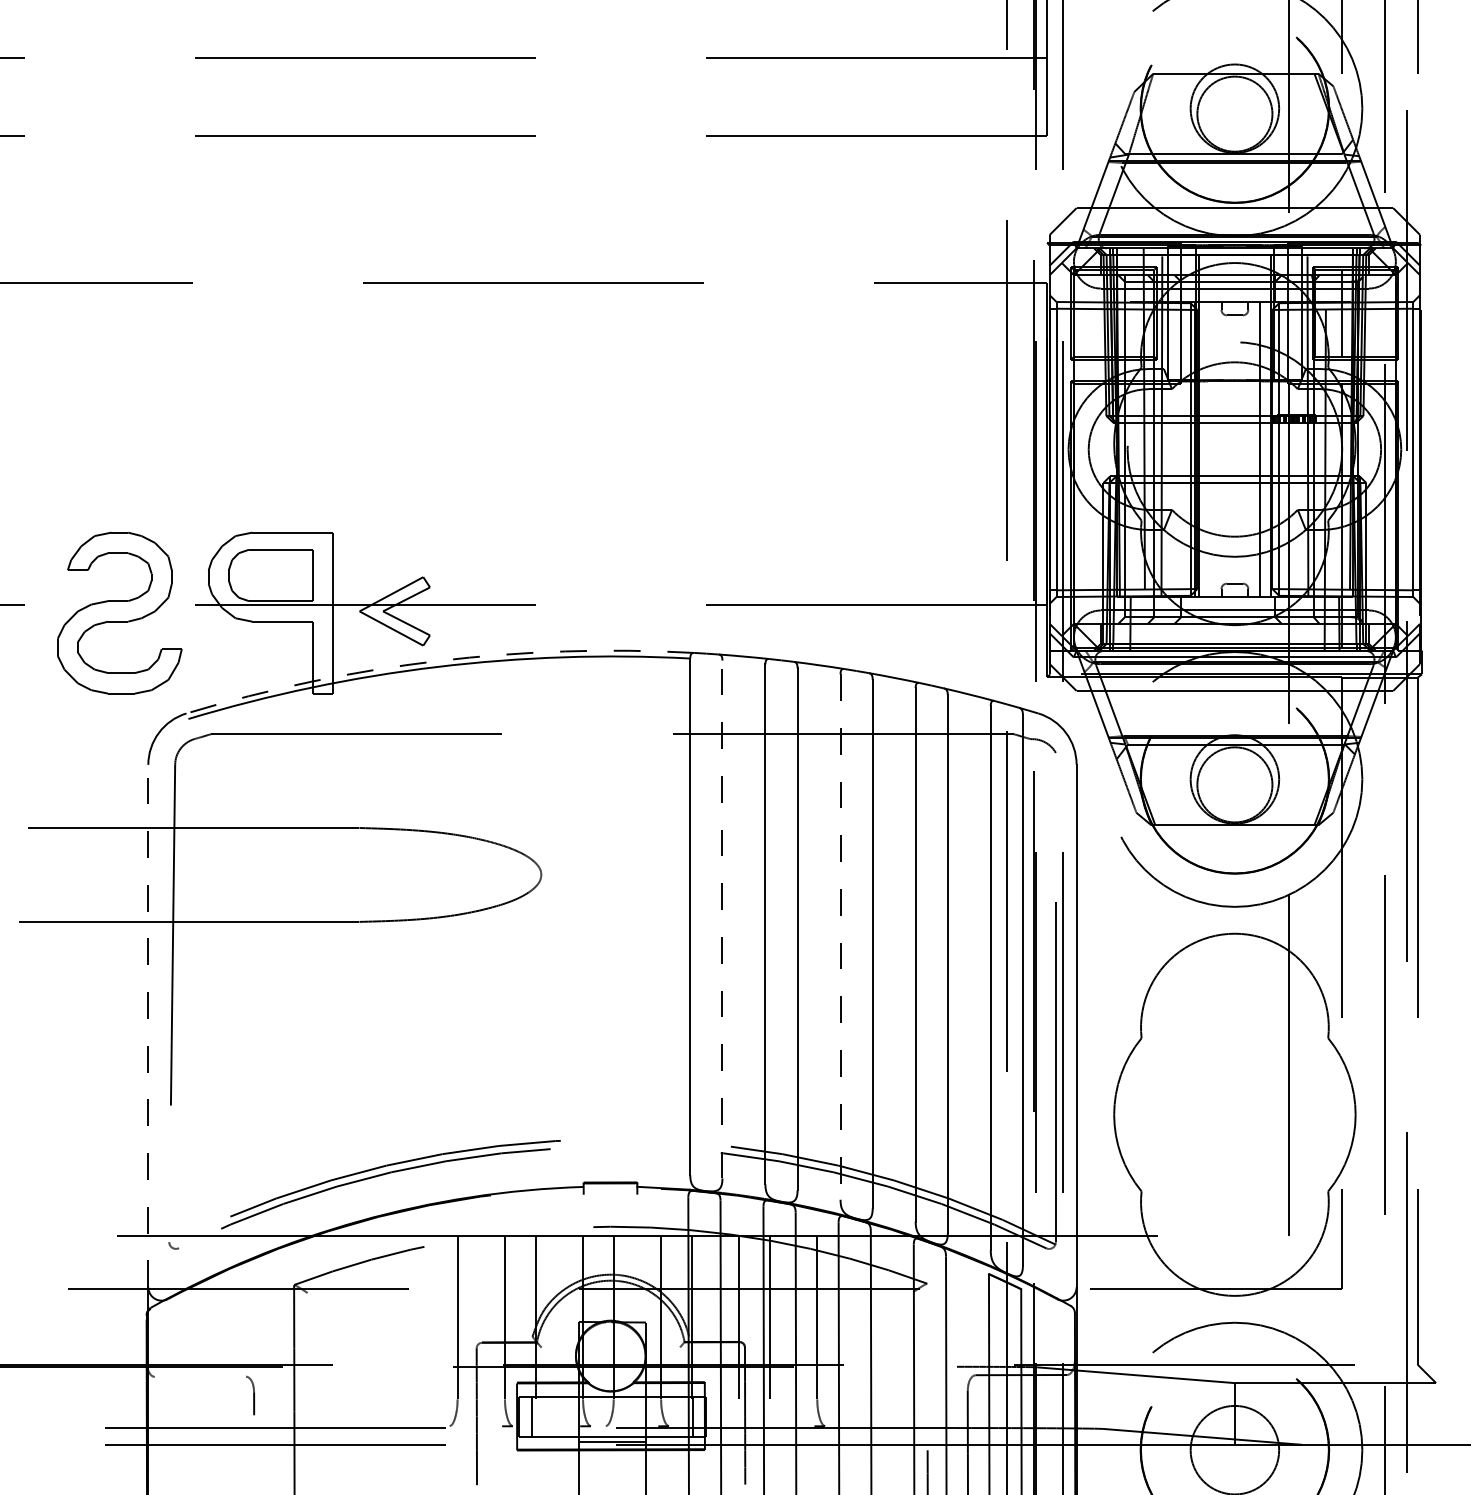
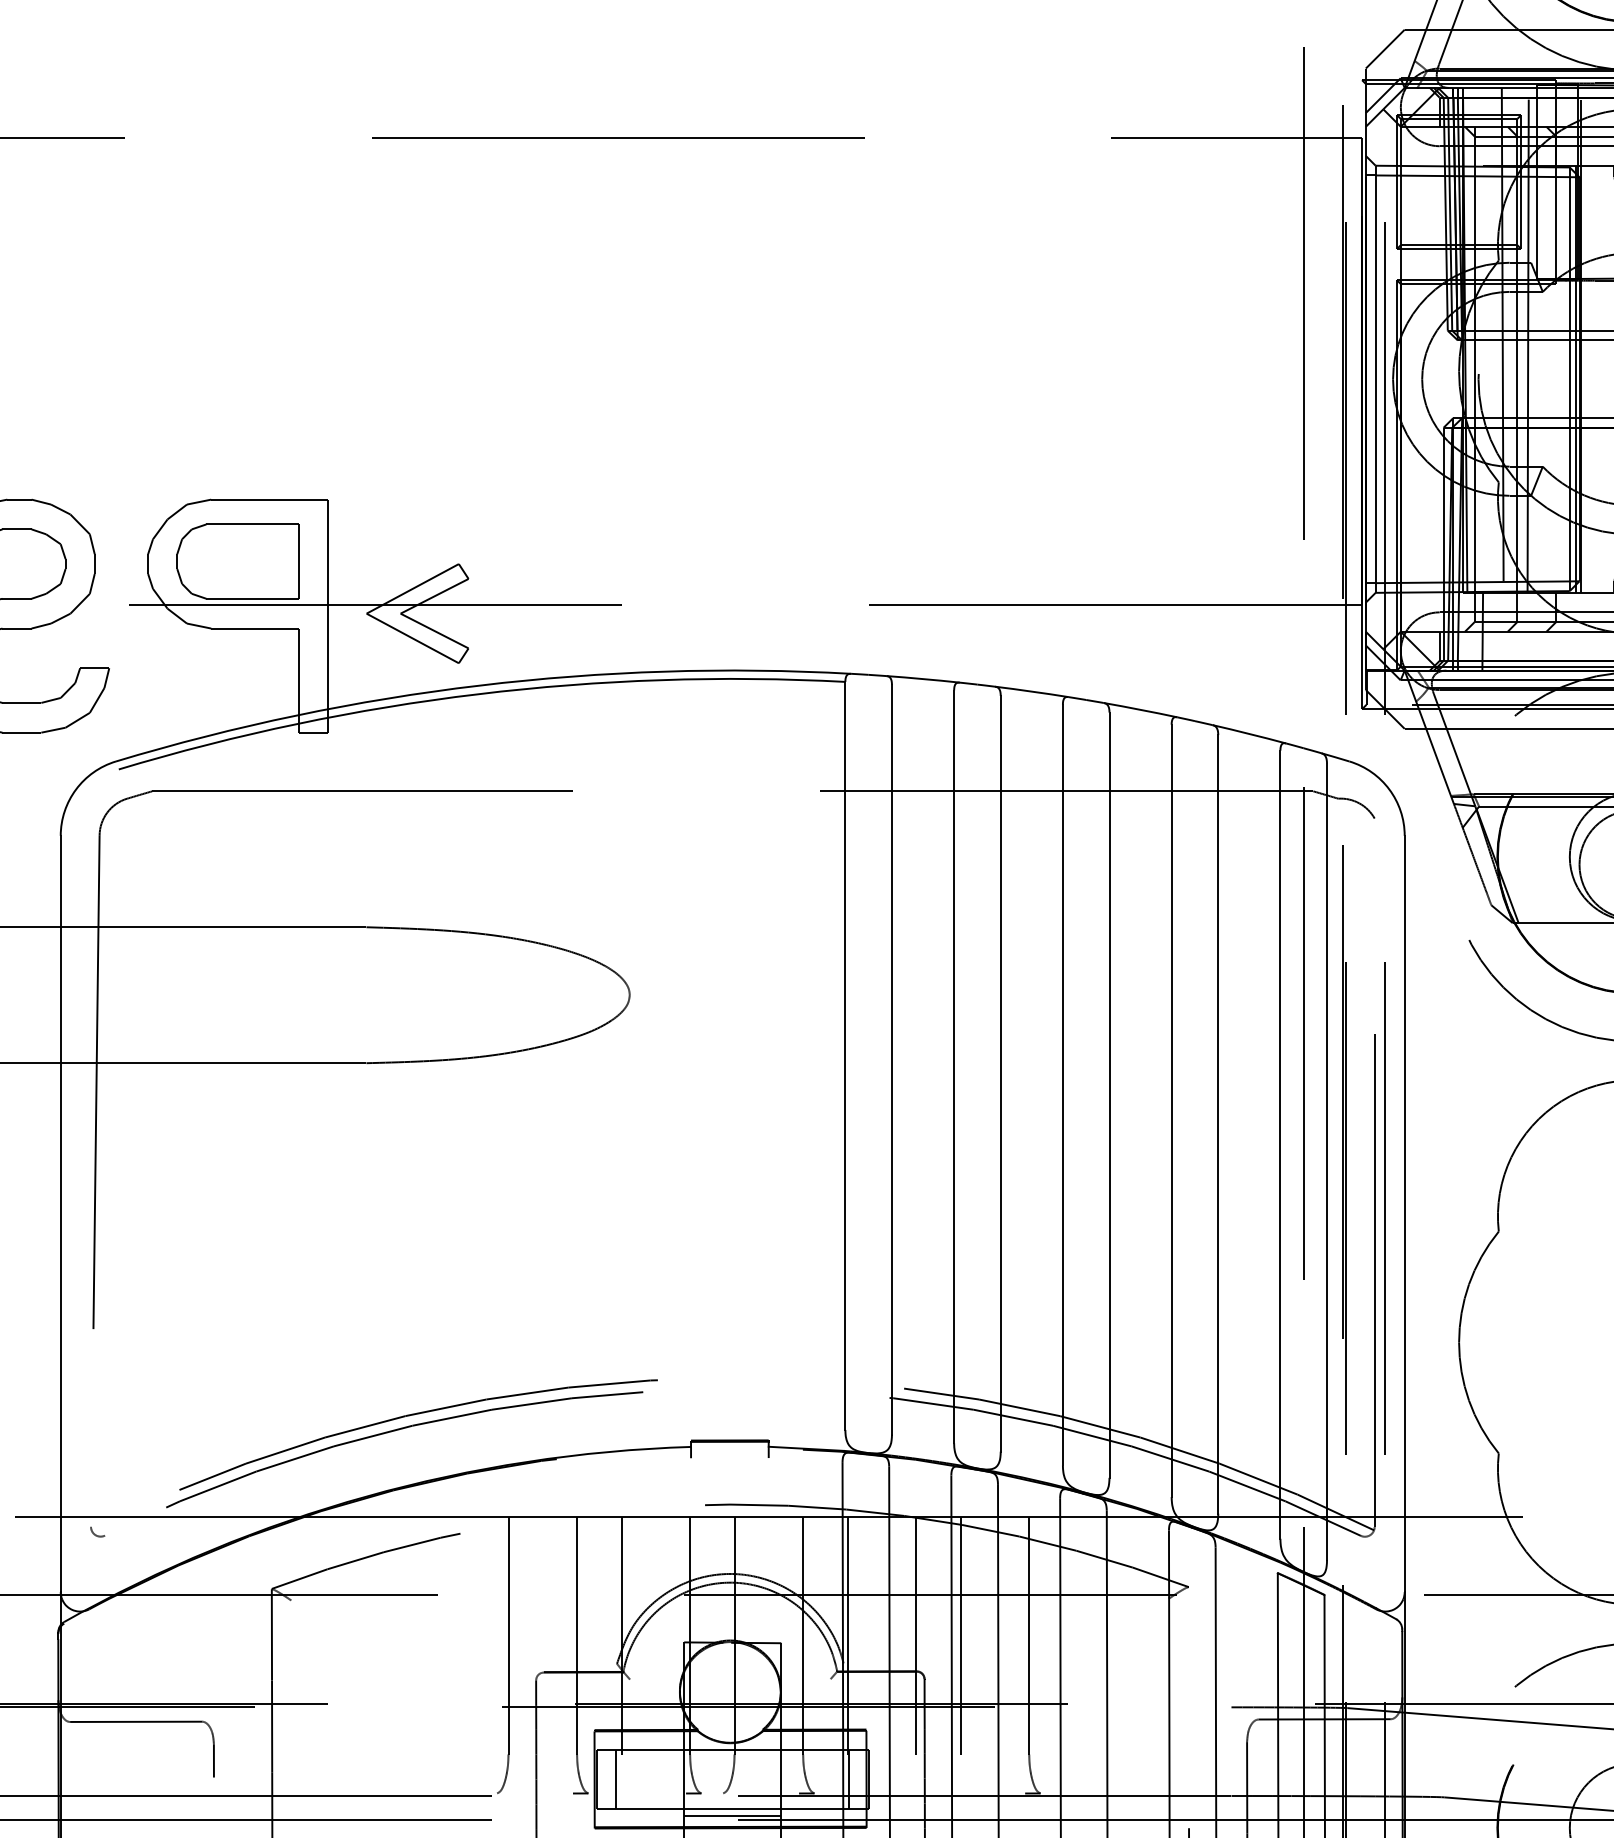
arc: (437, 661) -> (479, 686), dashed -> solid
line: (722, 919) -> (892, 1059), dashed -> solid
line: (840, 937) -> (1062, 1085), dashed -> solid
line: (148, 1025) -> (60, 1213), dashed -> solid
line: (200, 1376) -> (136, 1721), added

